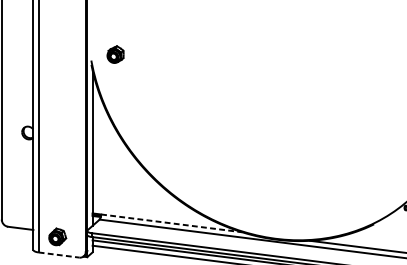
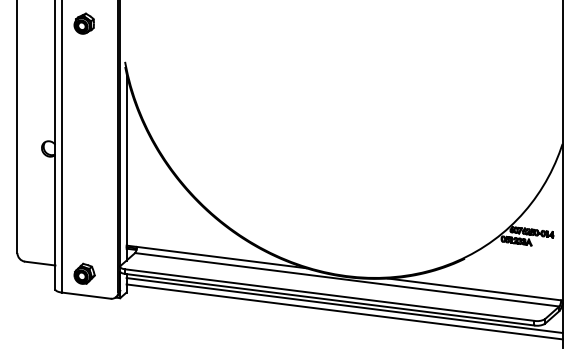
part: (114, 54) -> (83, 23), moved
line: (171, 223) -> (221, 257), dashed -> solid
line: (59, 254) -> (86, 295), dashed -> solid

